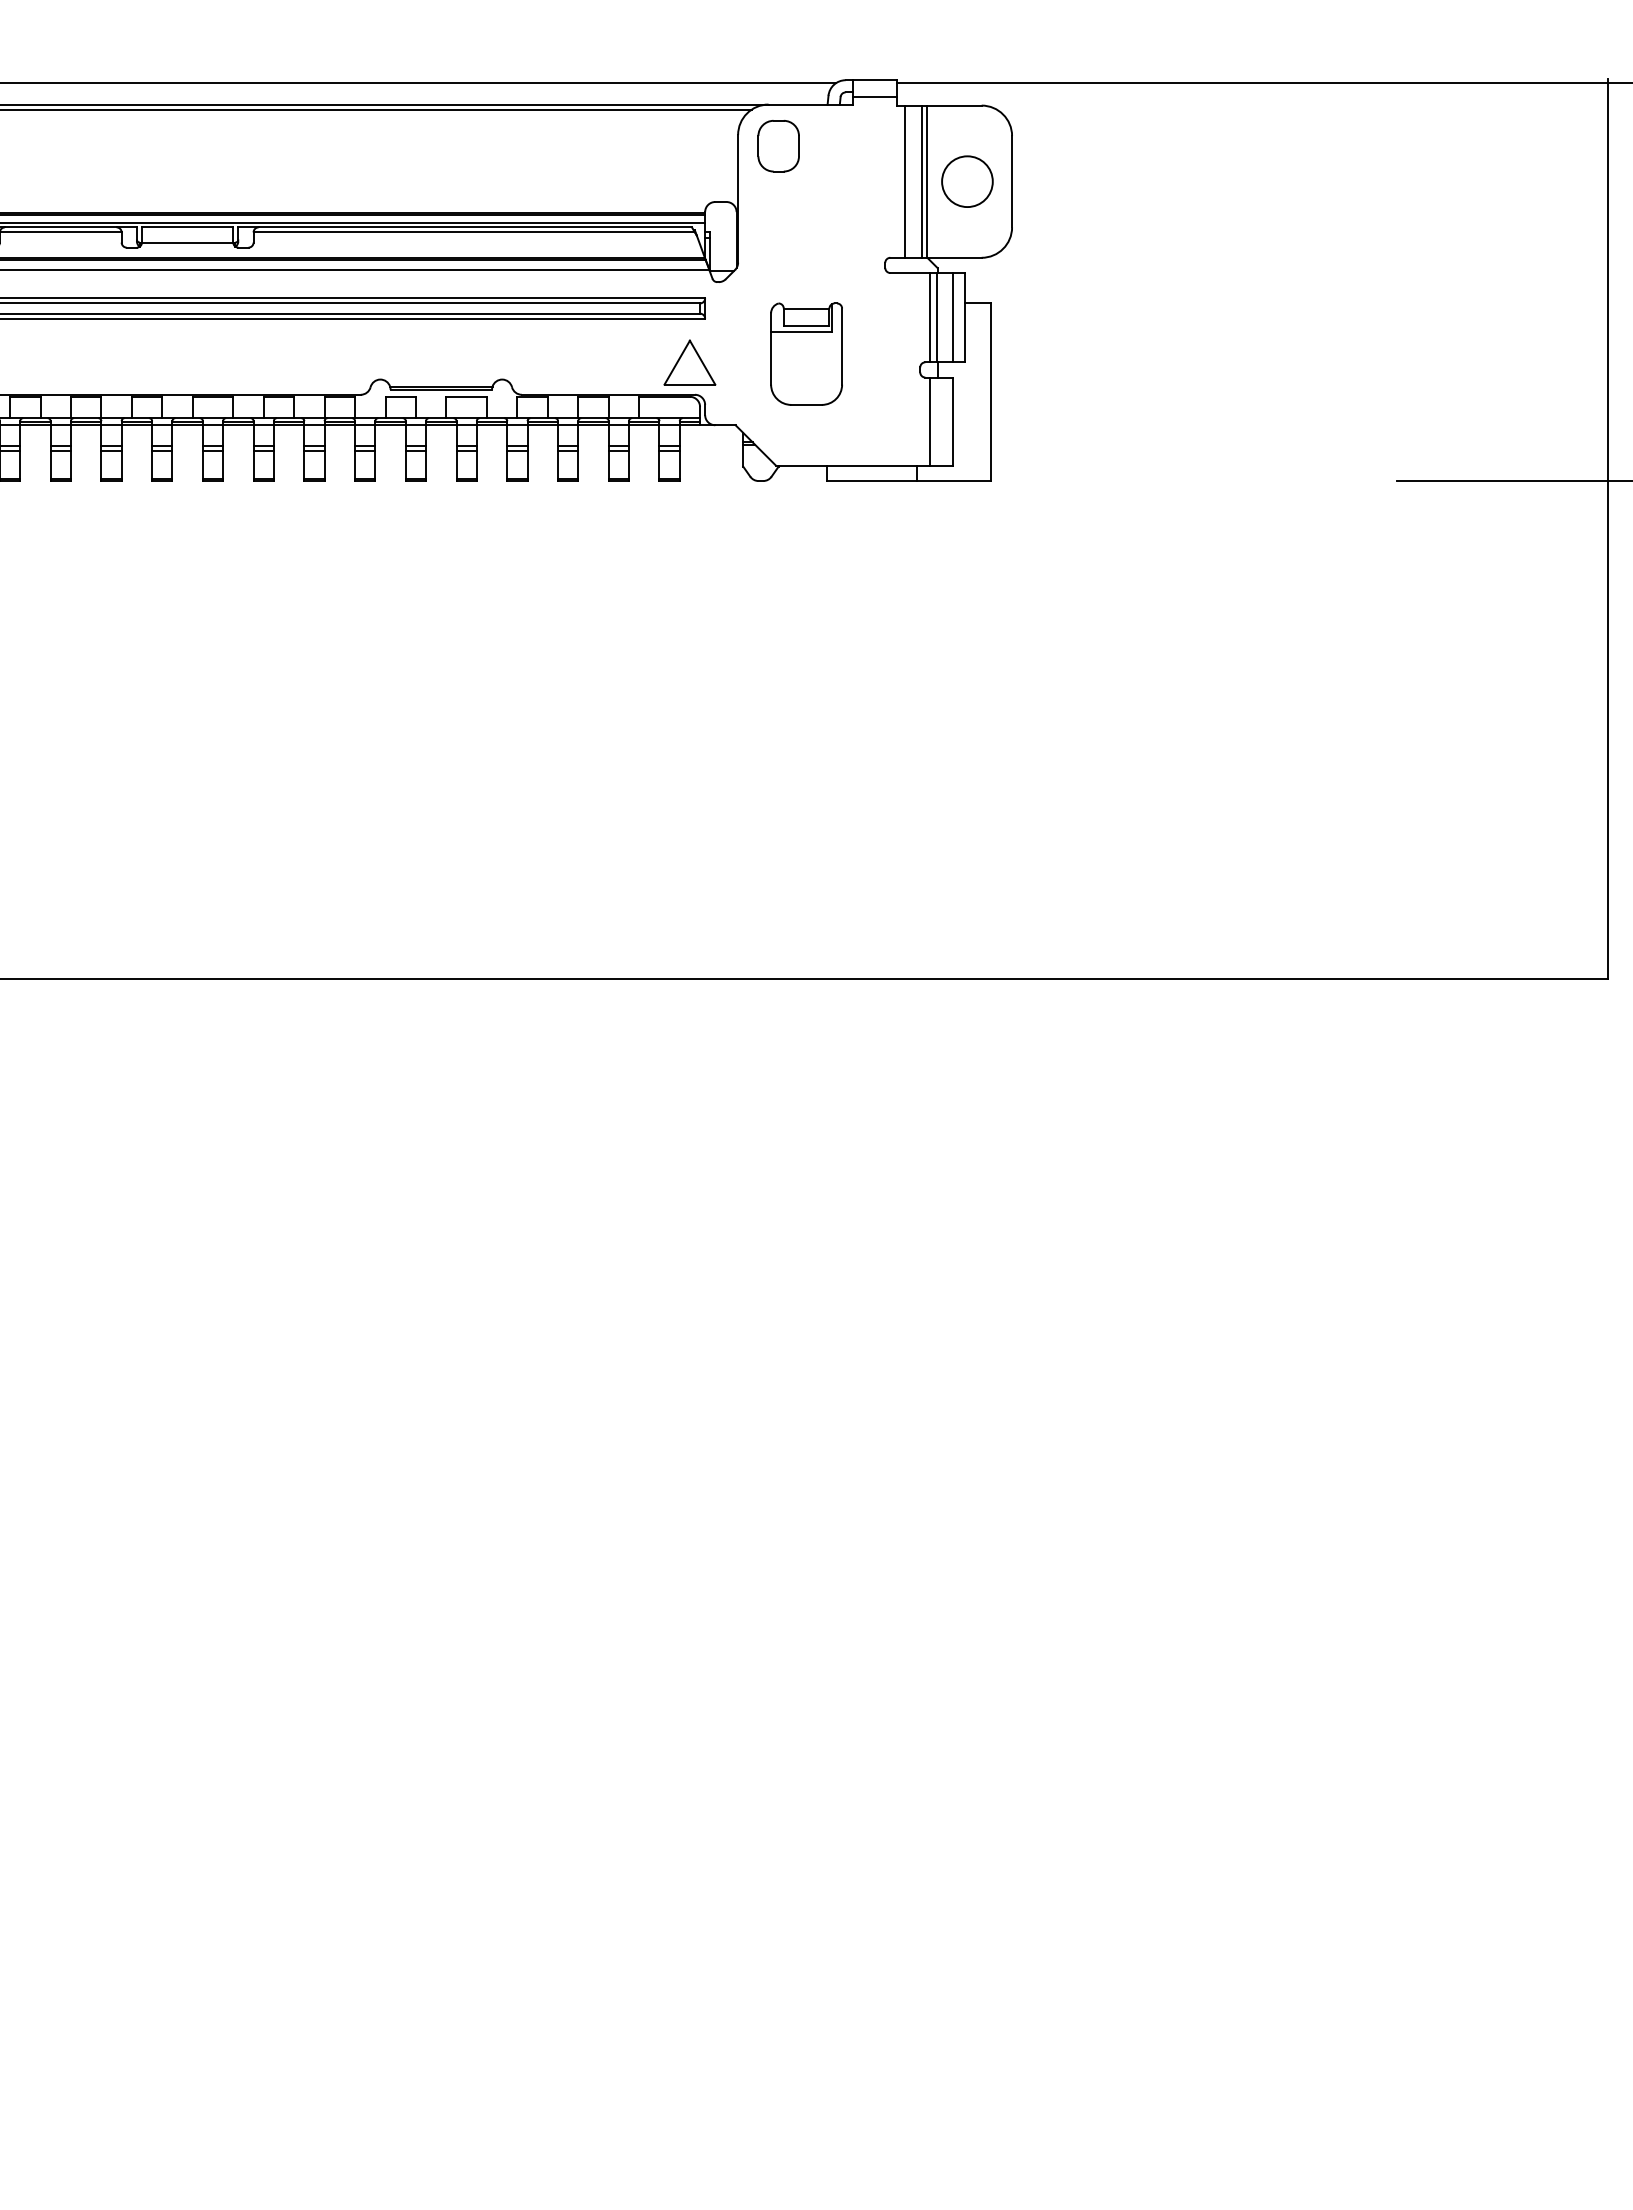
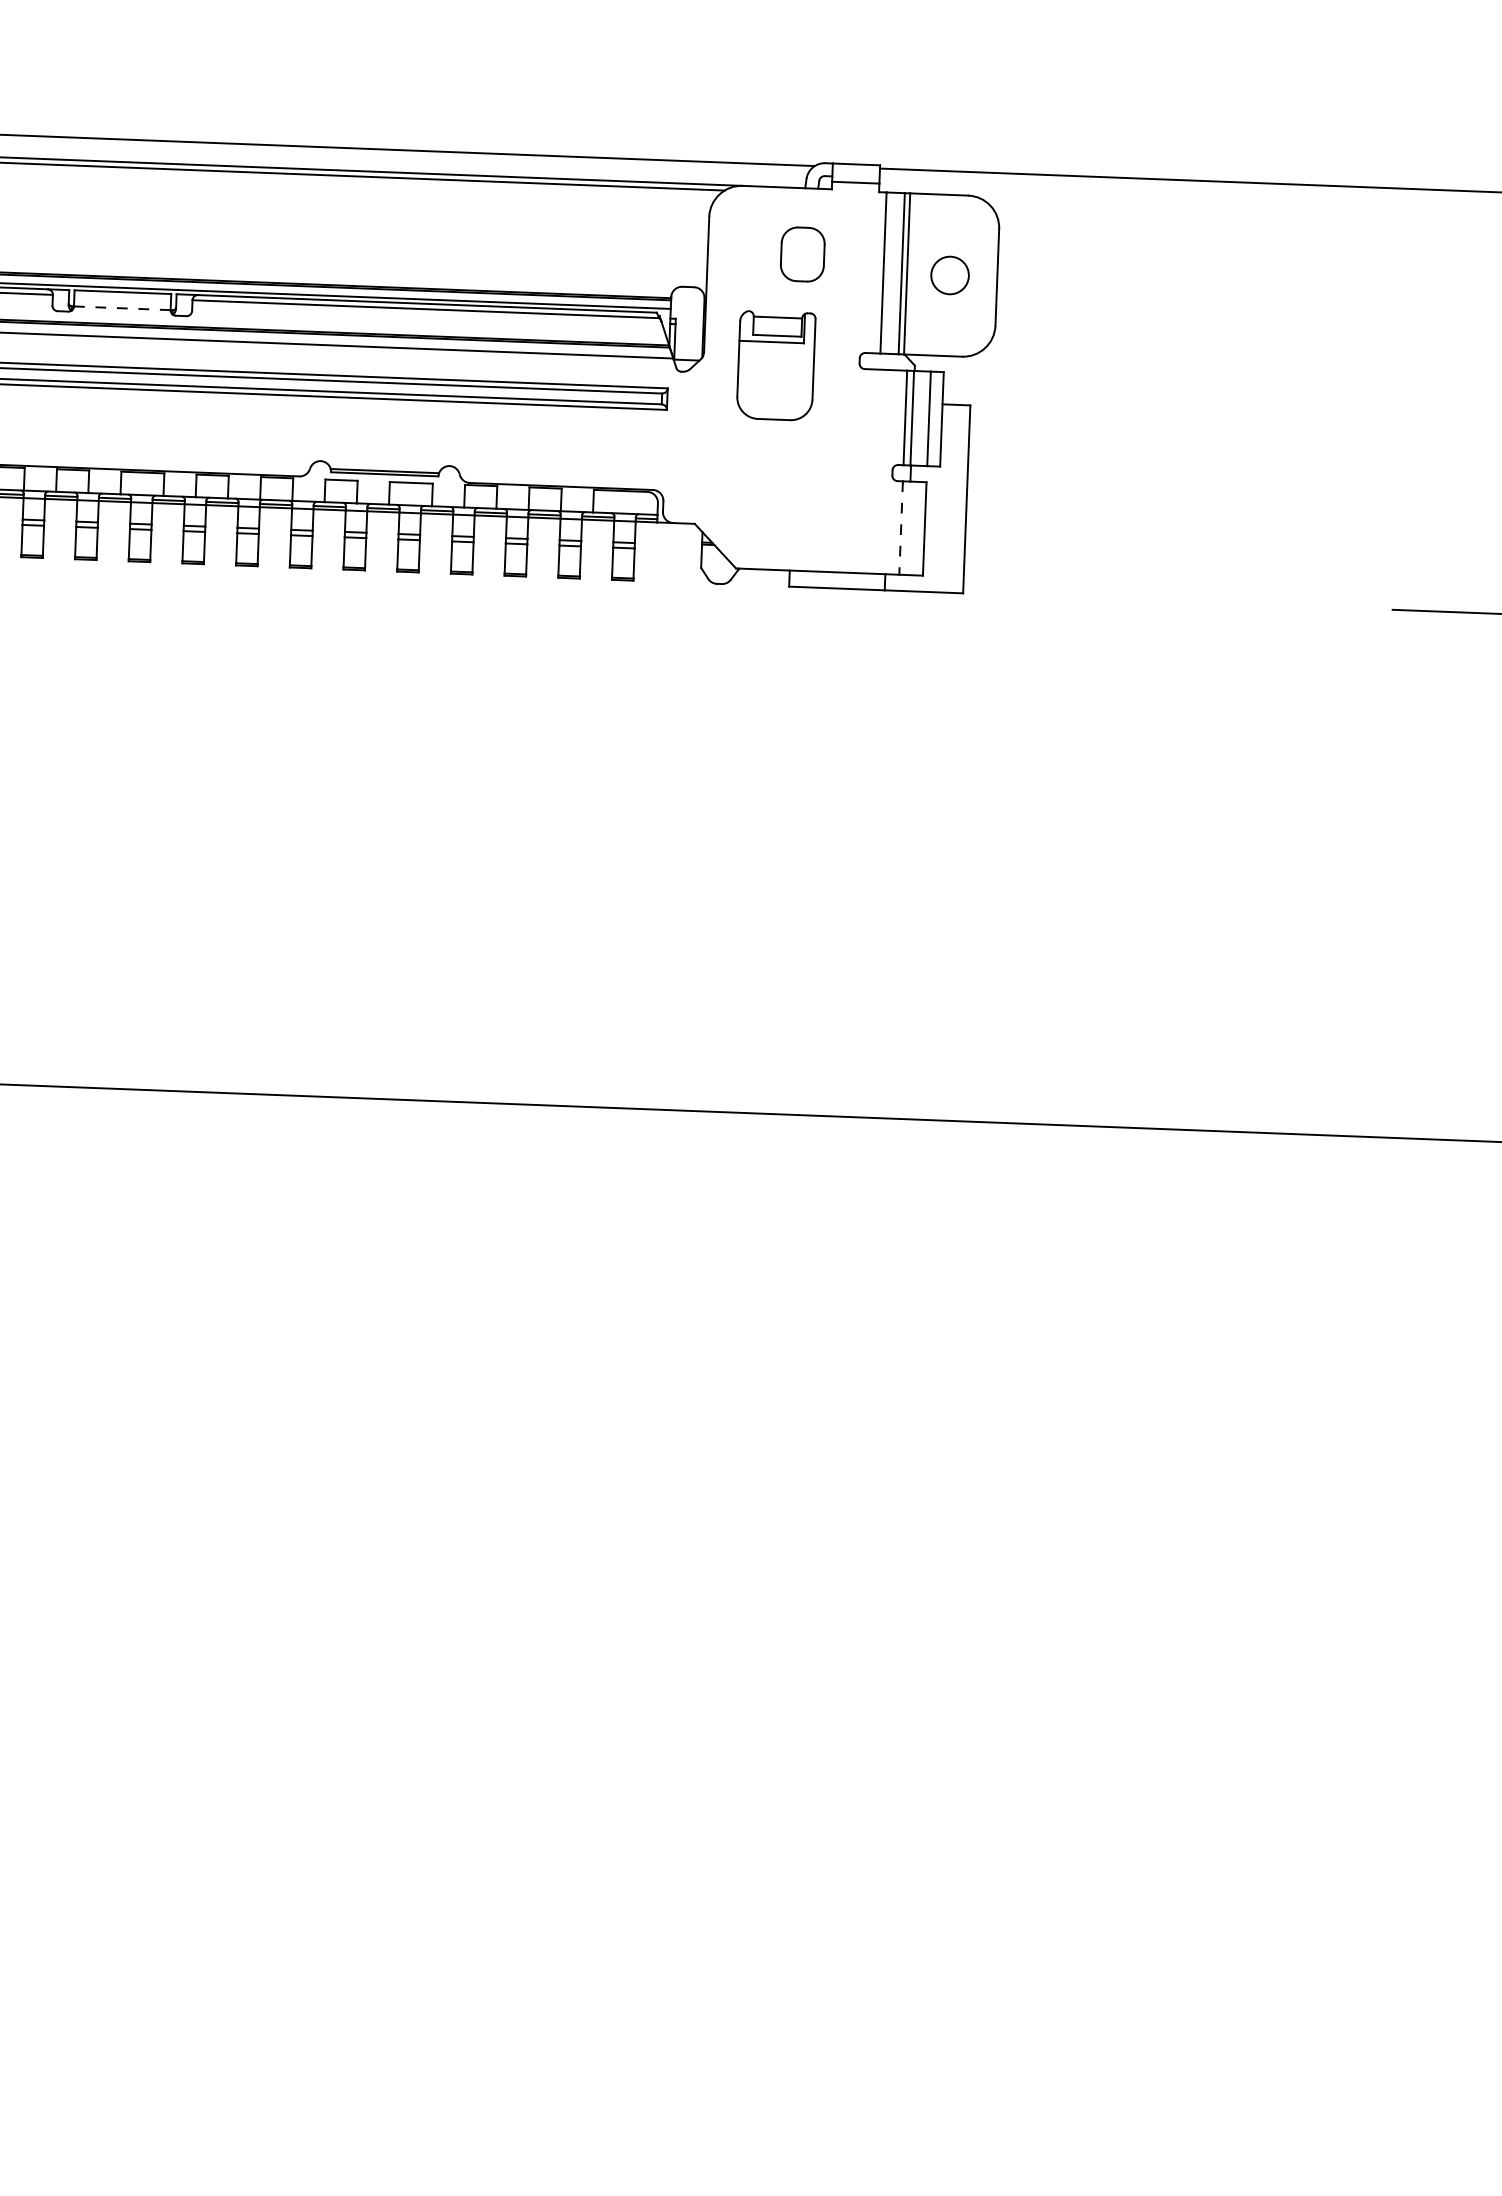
part: (778, 146) -> (802, 254), moved
circle: (967, 181) -> (950, 275), size x0.7
line: (187, 242) -> (122, 308), solid -> dashed
part: (806, 353) -> (776, 365), moved
part: (689, 362) -> (648, 455), removed
line: (930, 422) -> (901, 528), solid -> dashed

